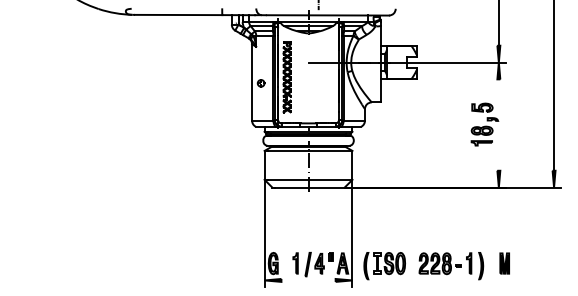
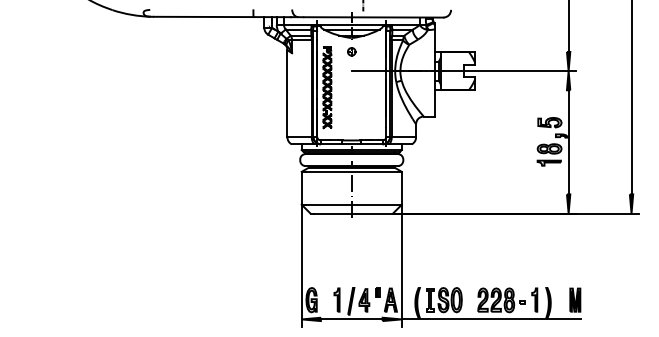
part: (260, 83) -> (351, 51), moved
line: (498, 125) -> (568, 142), added
line: (308, 280) -> (351, 319), added
line: (431, 280) -> (491, 319), added

